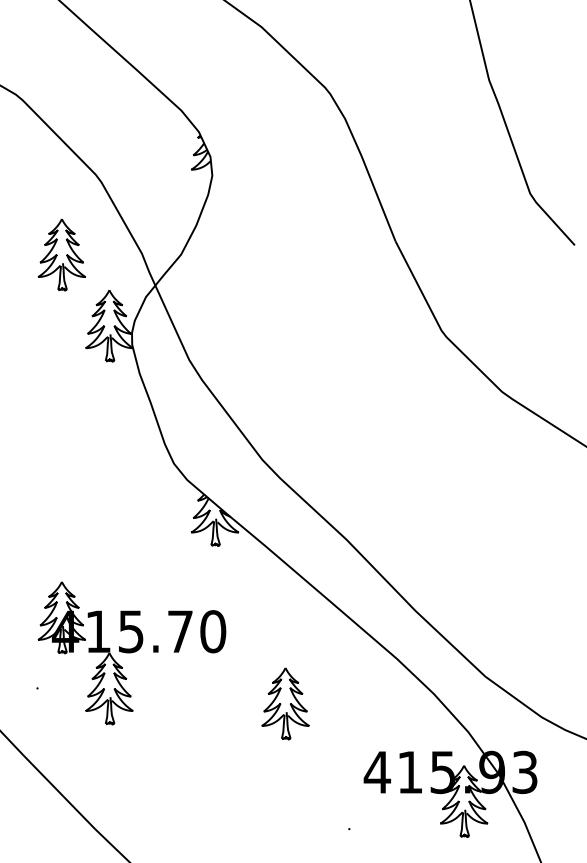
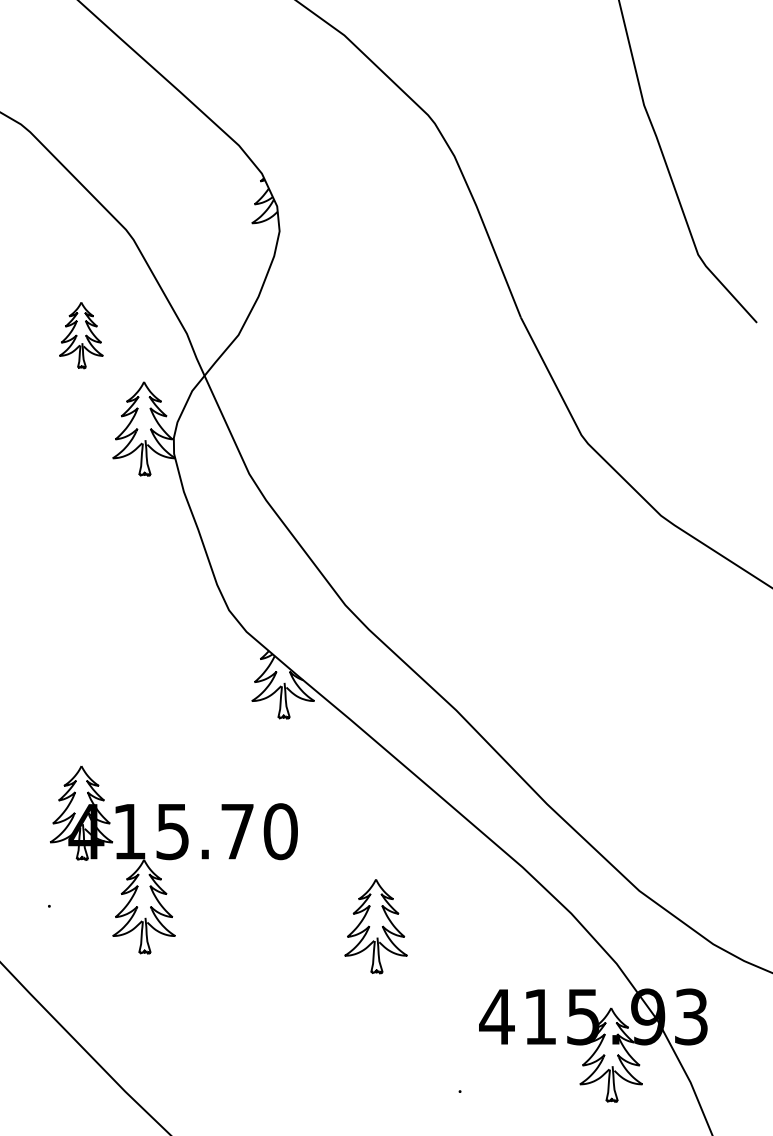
part: (61, 254) -> (80, 334), size x0.7

